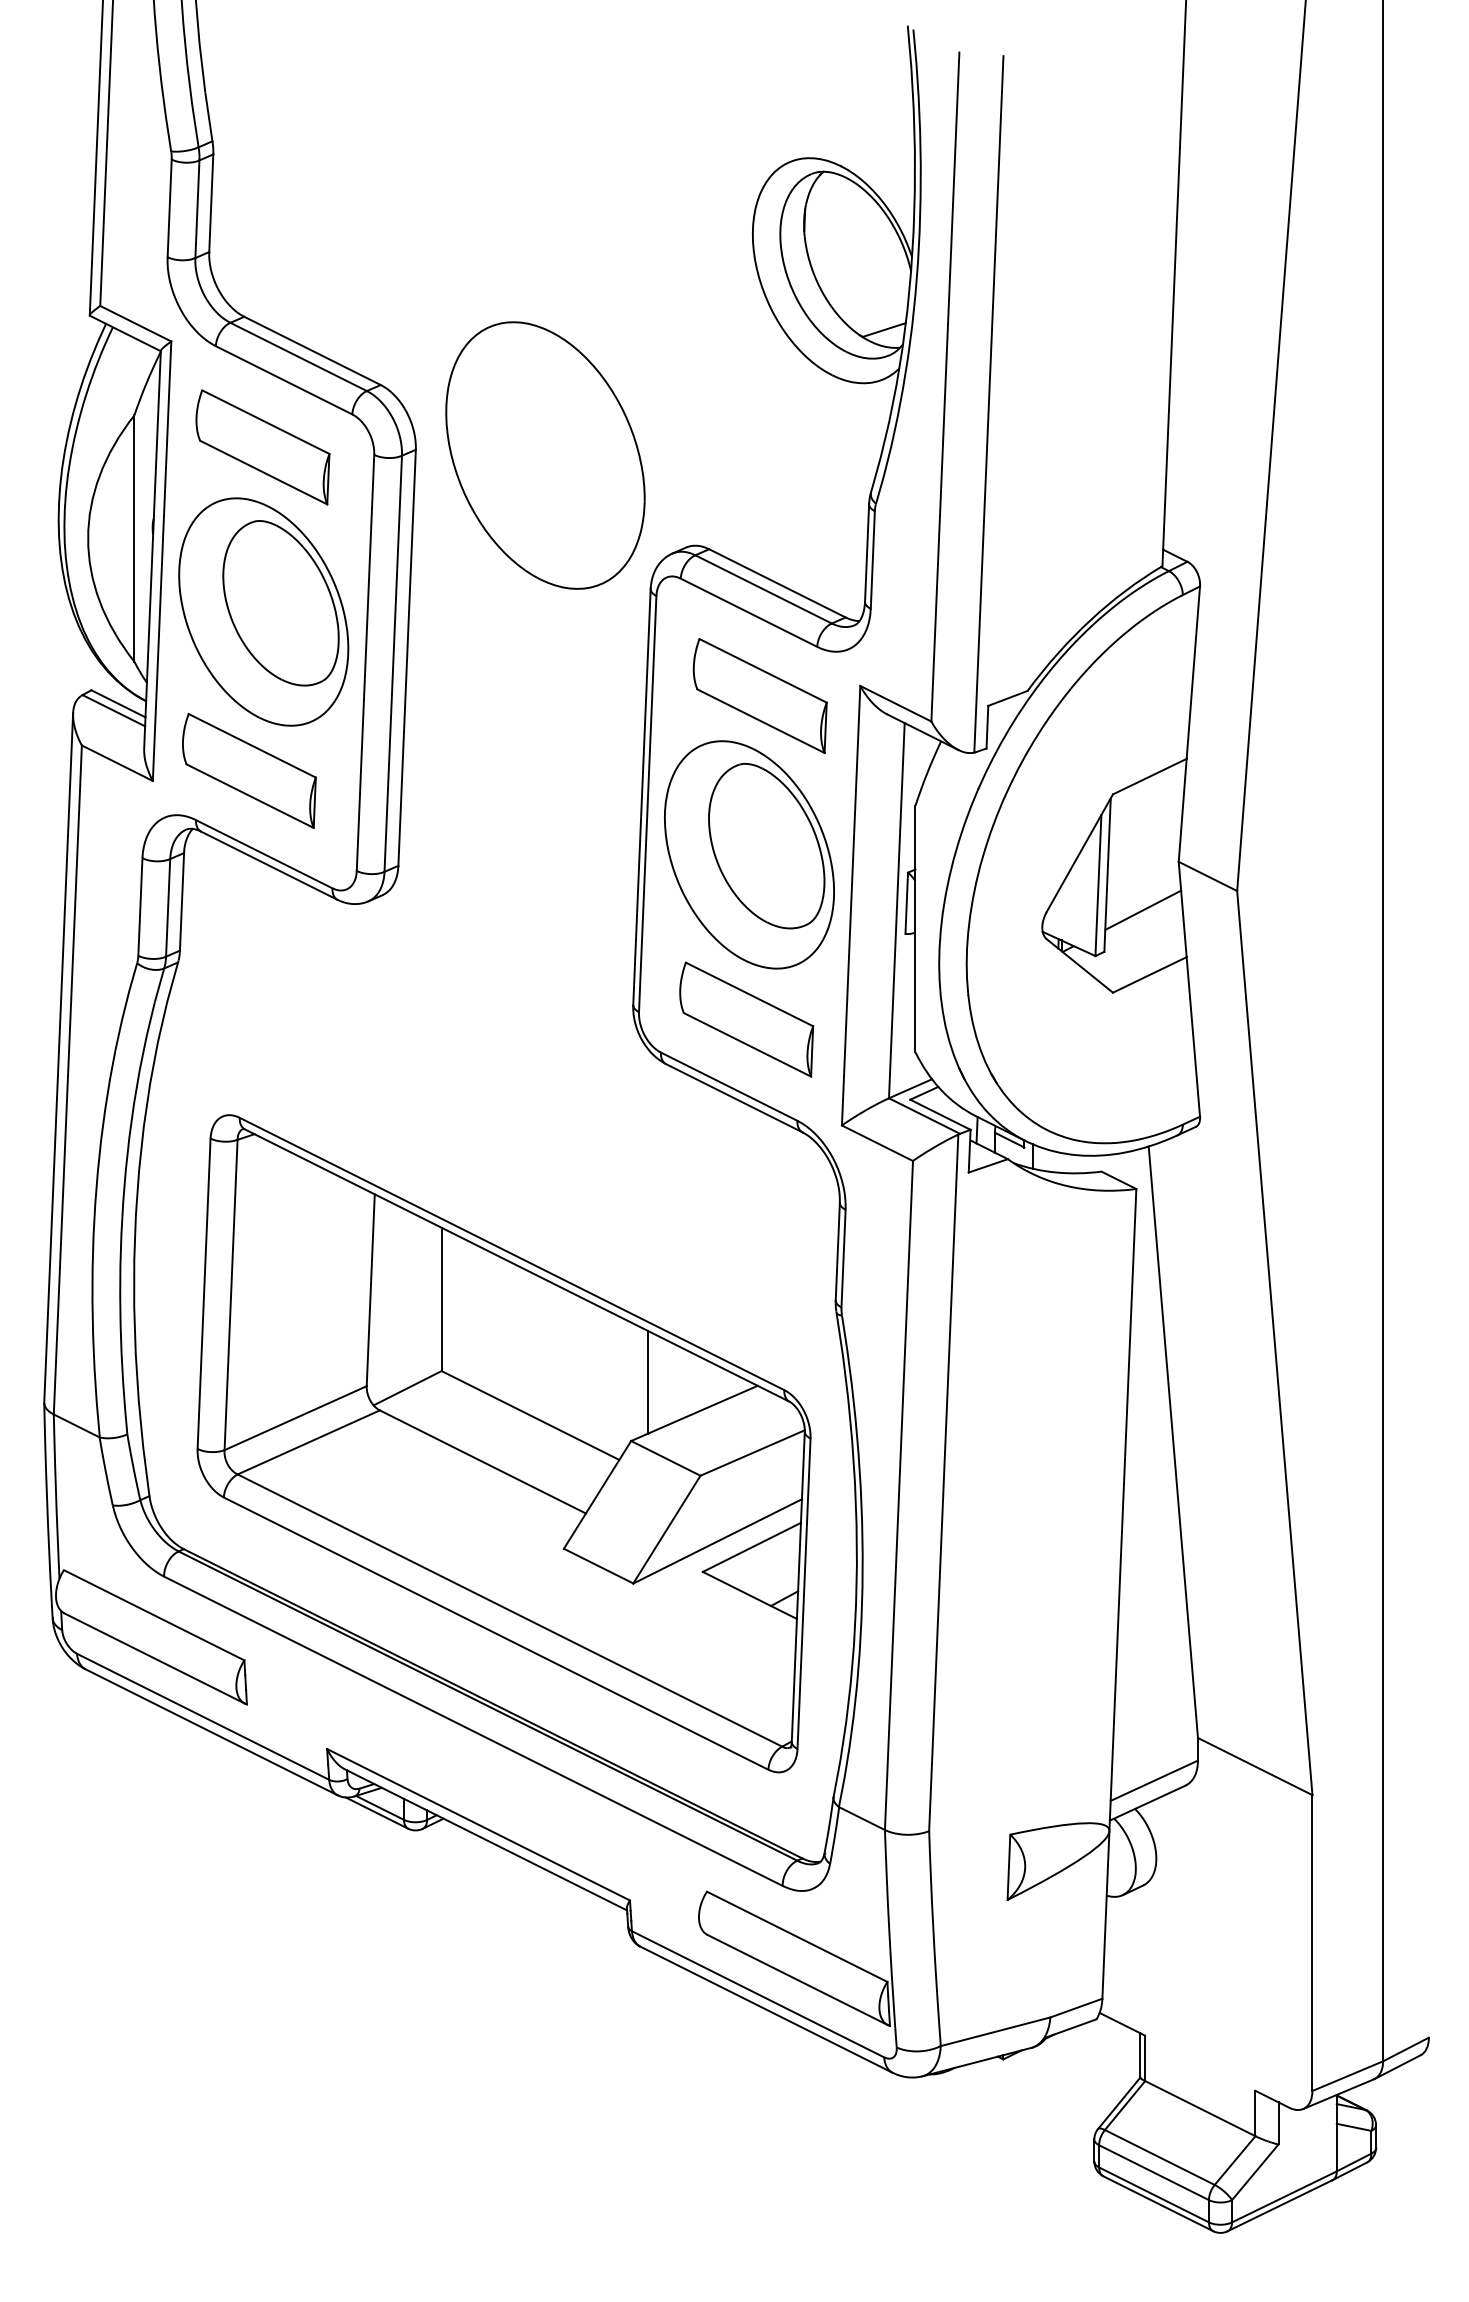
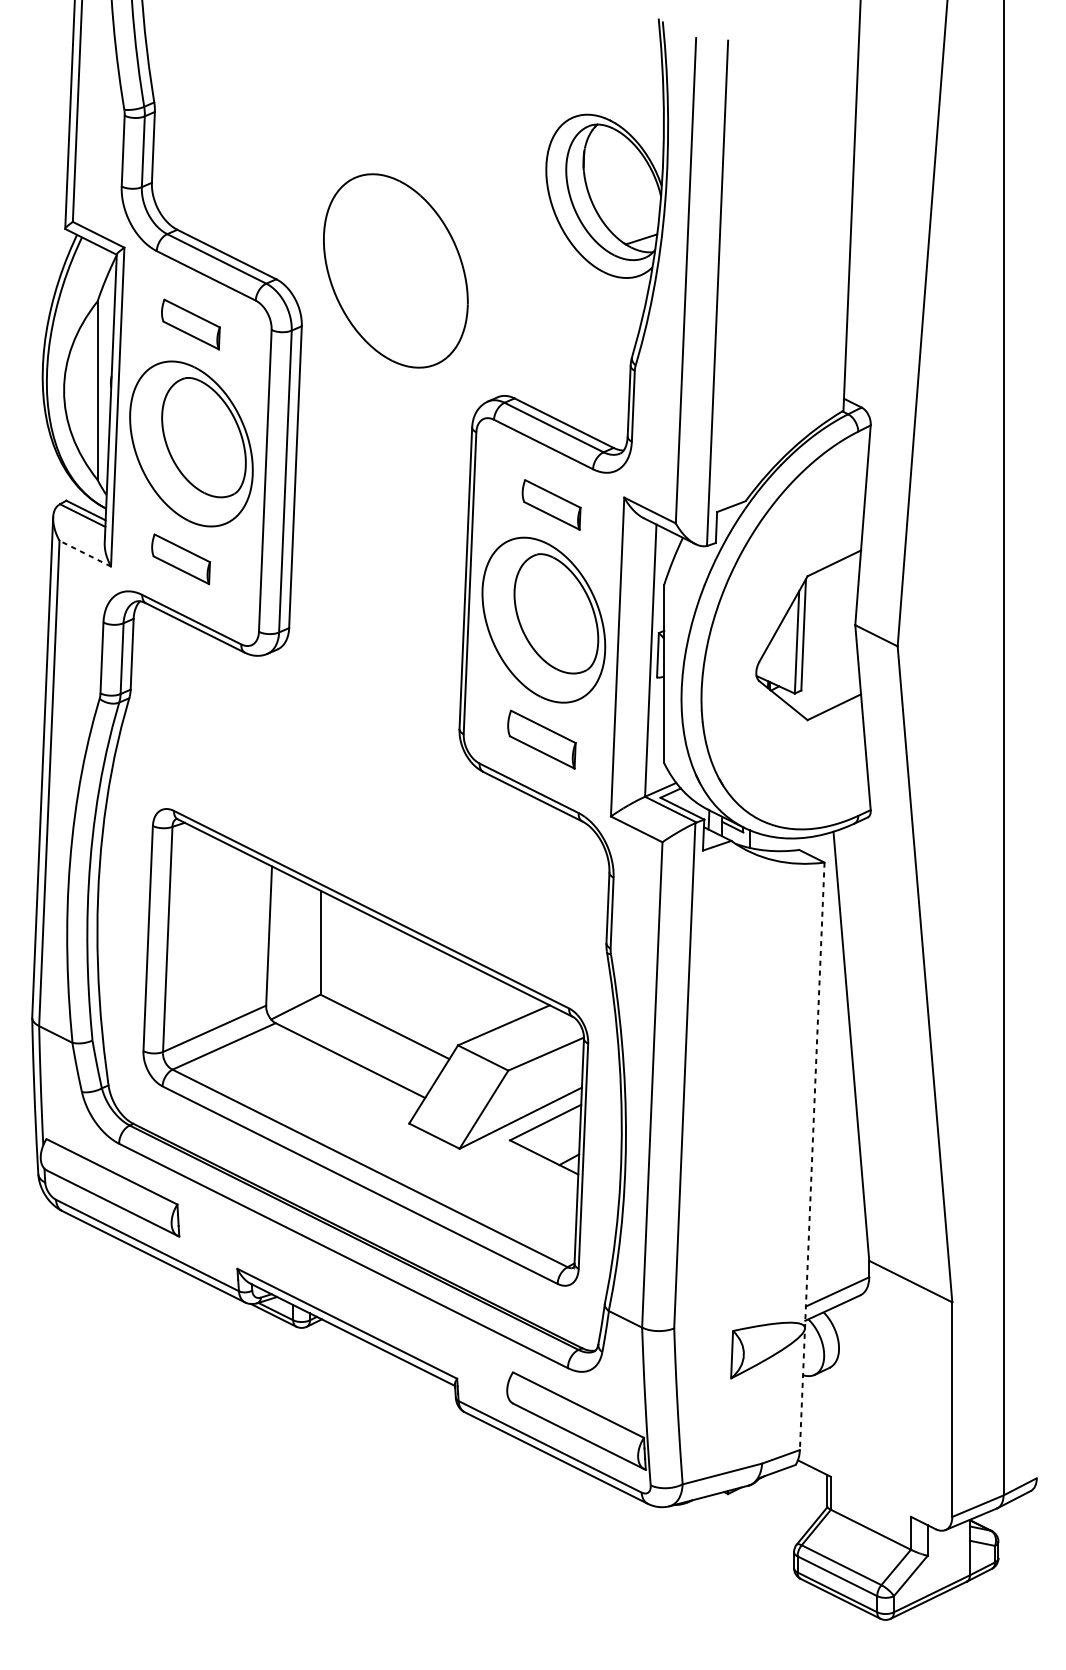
part: (262, 447) -> (190, 324), size x0.6
part: (545, 455) -> (395, 270), moved
part: (759, 695) -> (551, 504), size x0.6
line: (117, 763) -> (85, 553), solid -> dashed
part: (249, 770) -> (181, 558), size x0.6
line: (1143, 909) -> (829, 659), removed
part: (746, 1019) -> (541, 739), size x0.7
line: (647, 1381) -> (469, 1002), removed
line: (1119, 1594) -> (812, 1156), solid -> dashed

